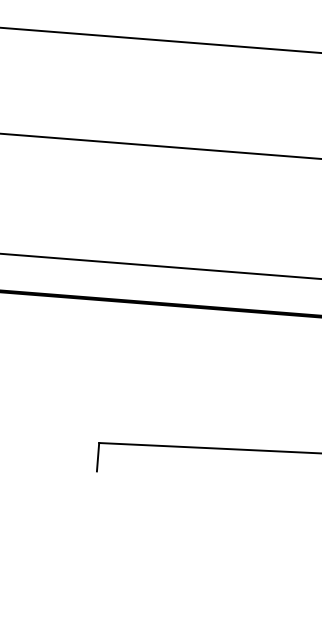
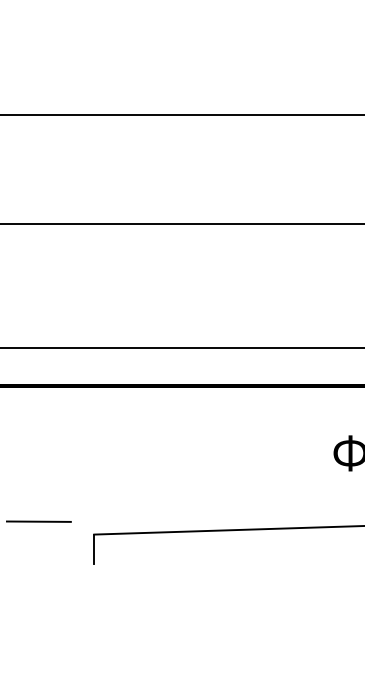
line: (46, 426) -> (38, 521), added

